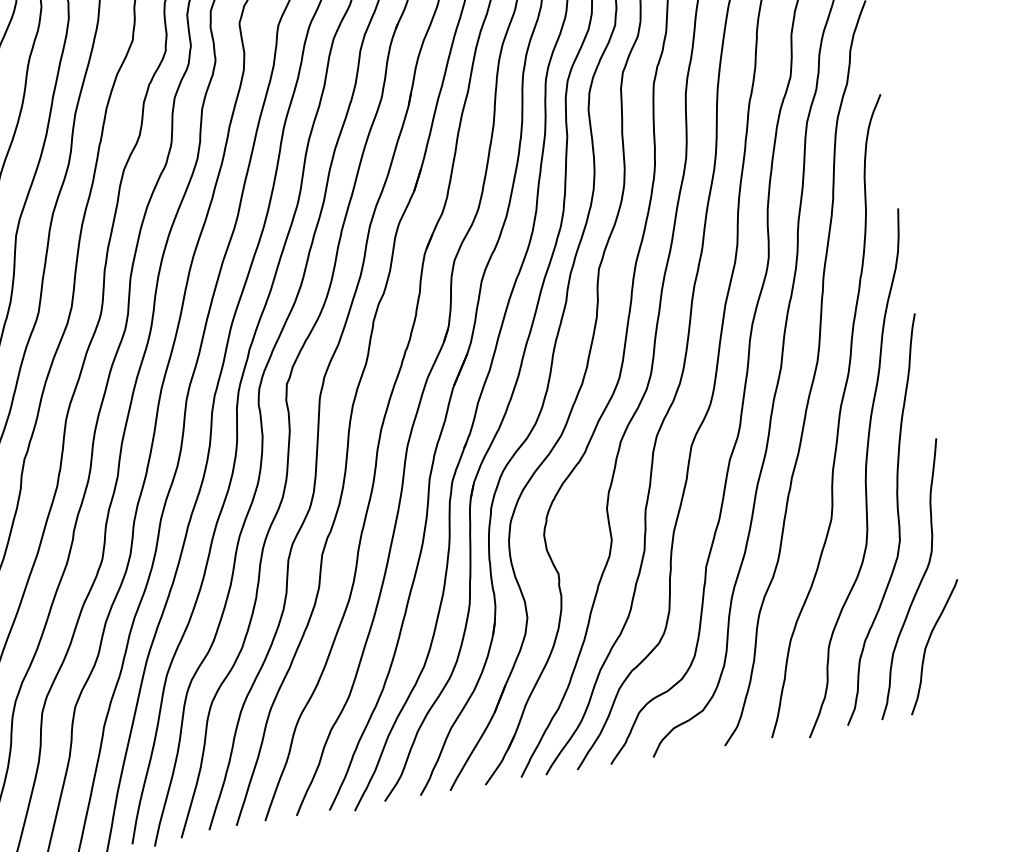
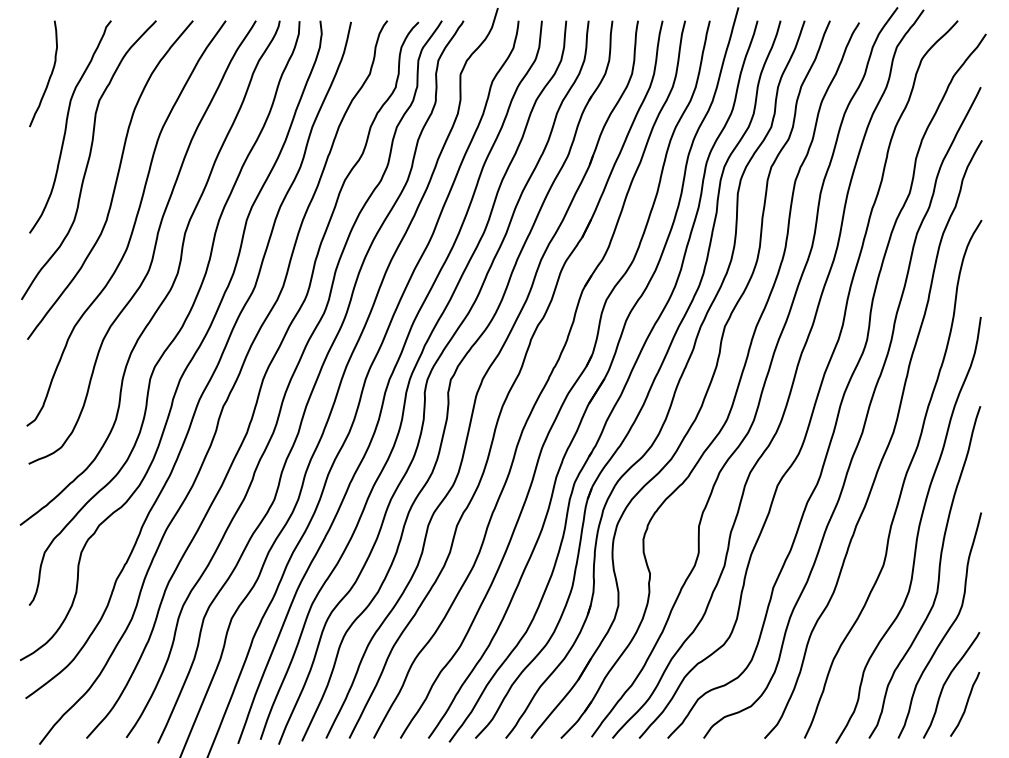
curve: (954, 667) -> (965, 704), added

